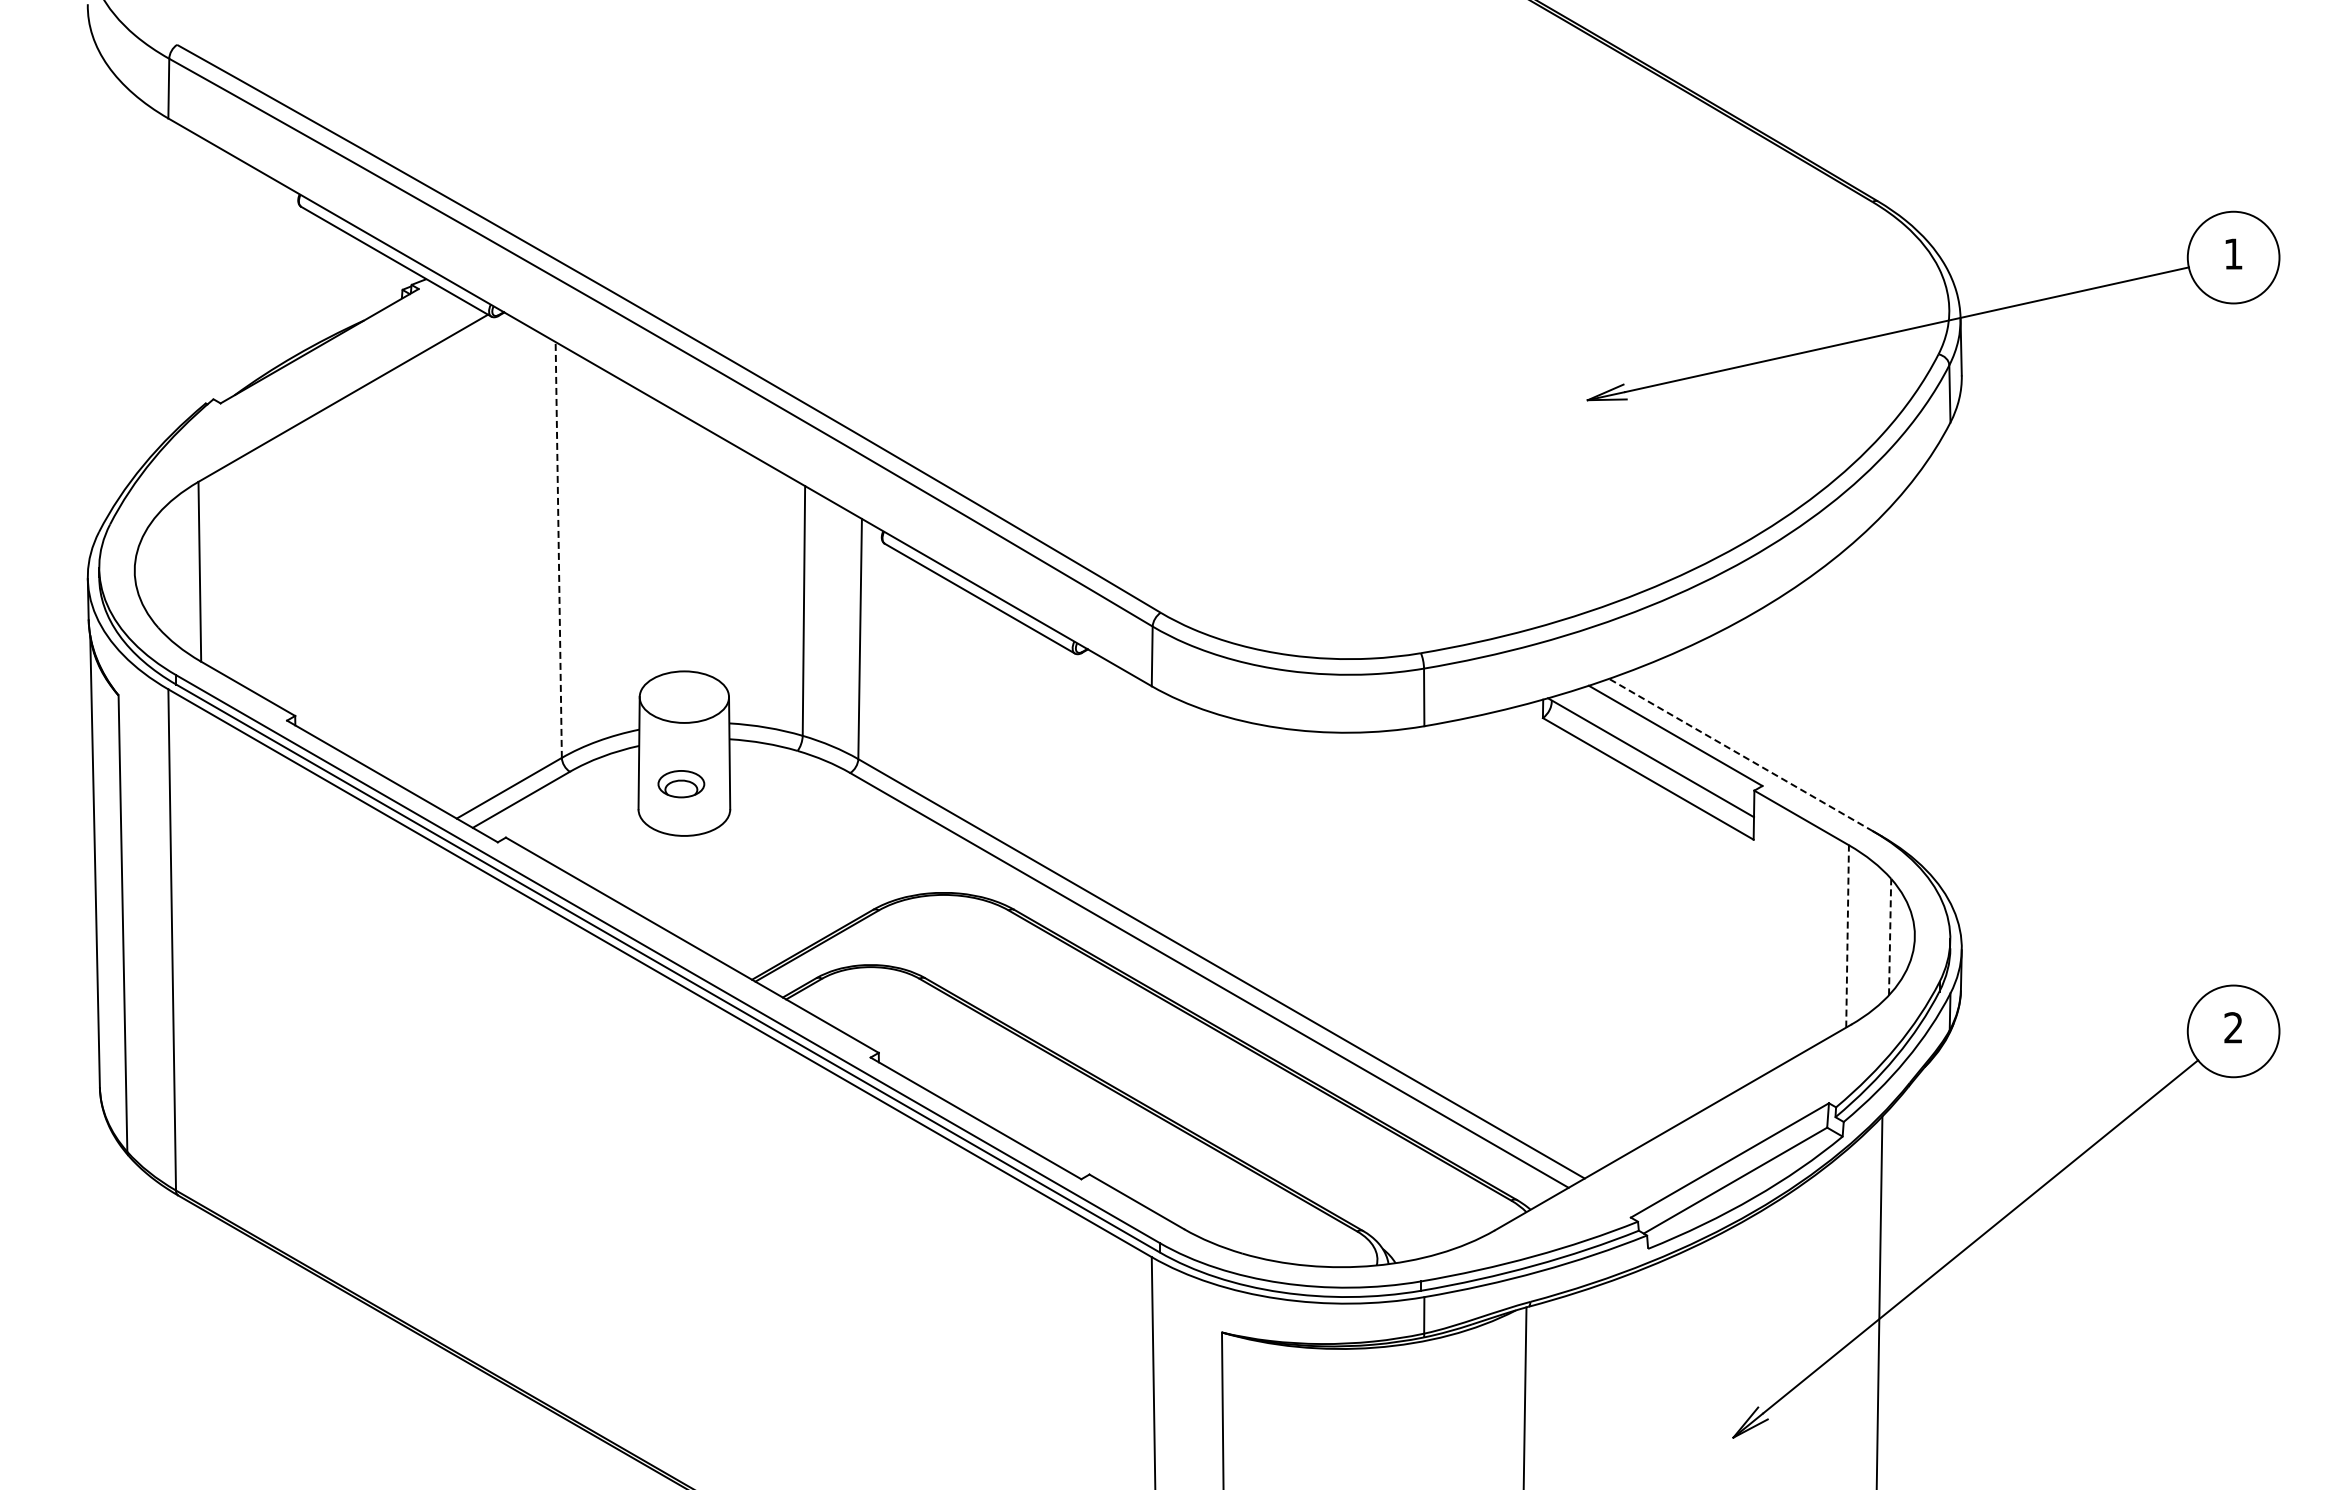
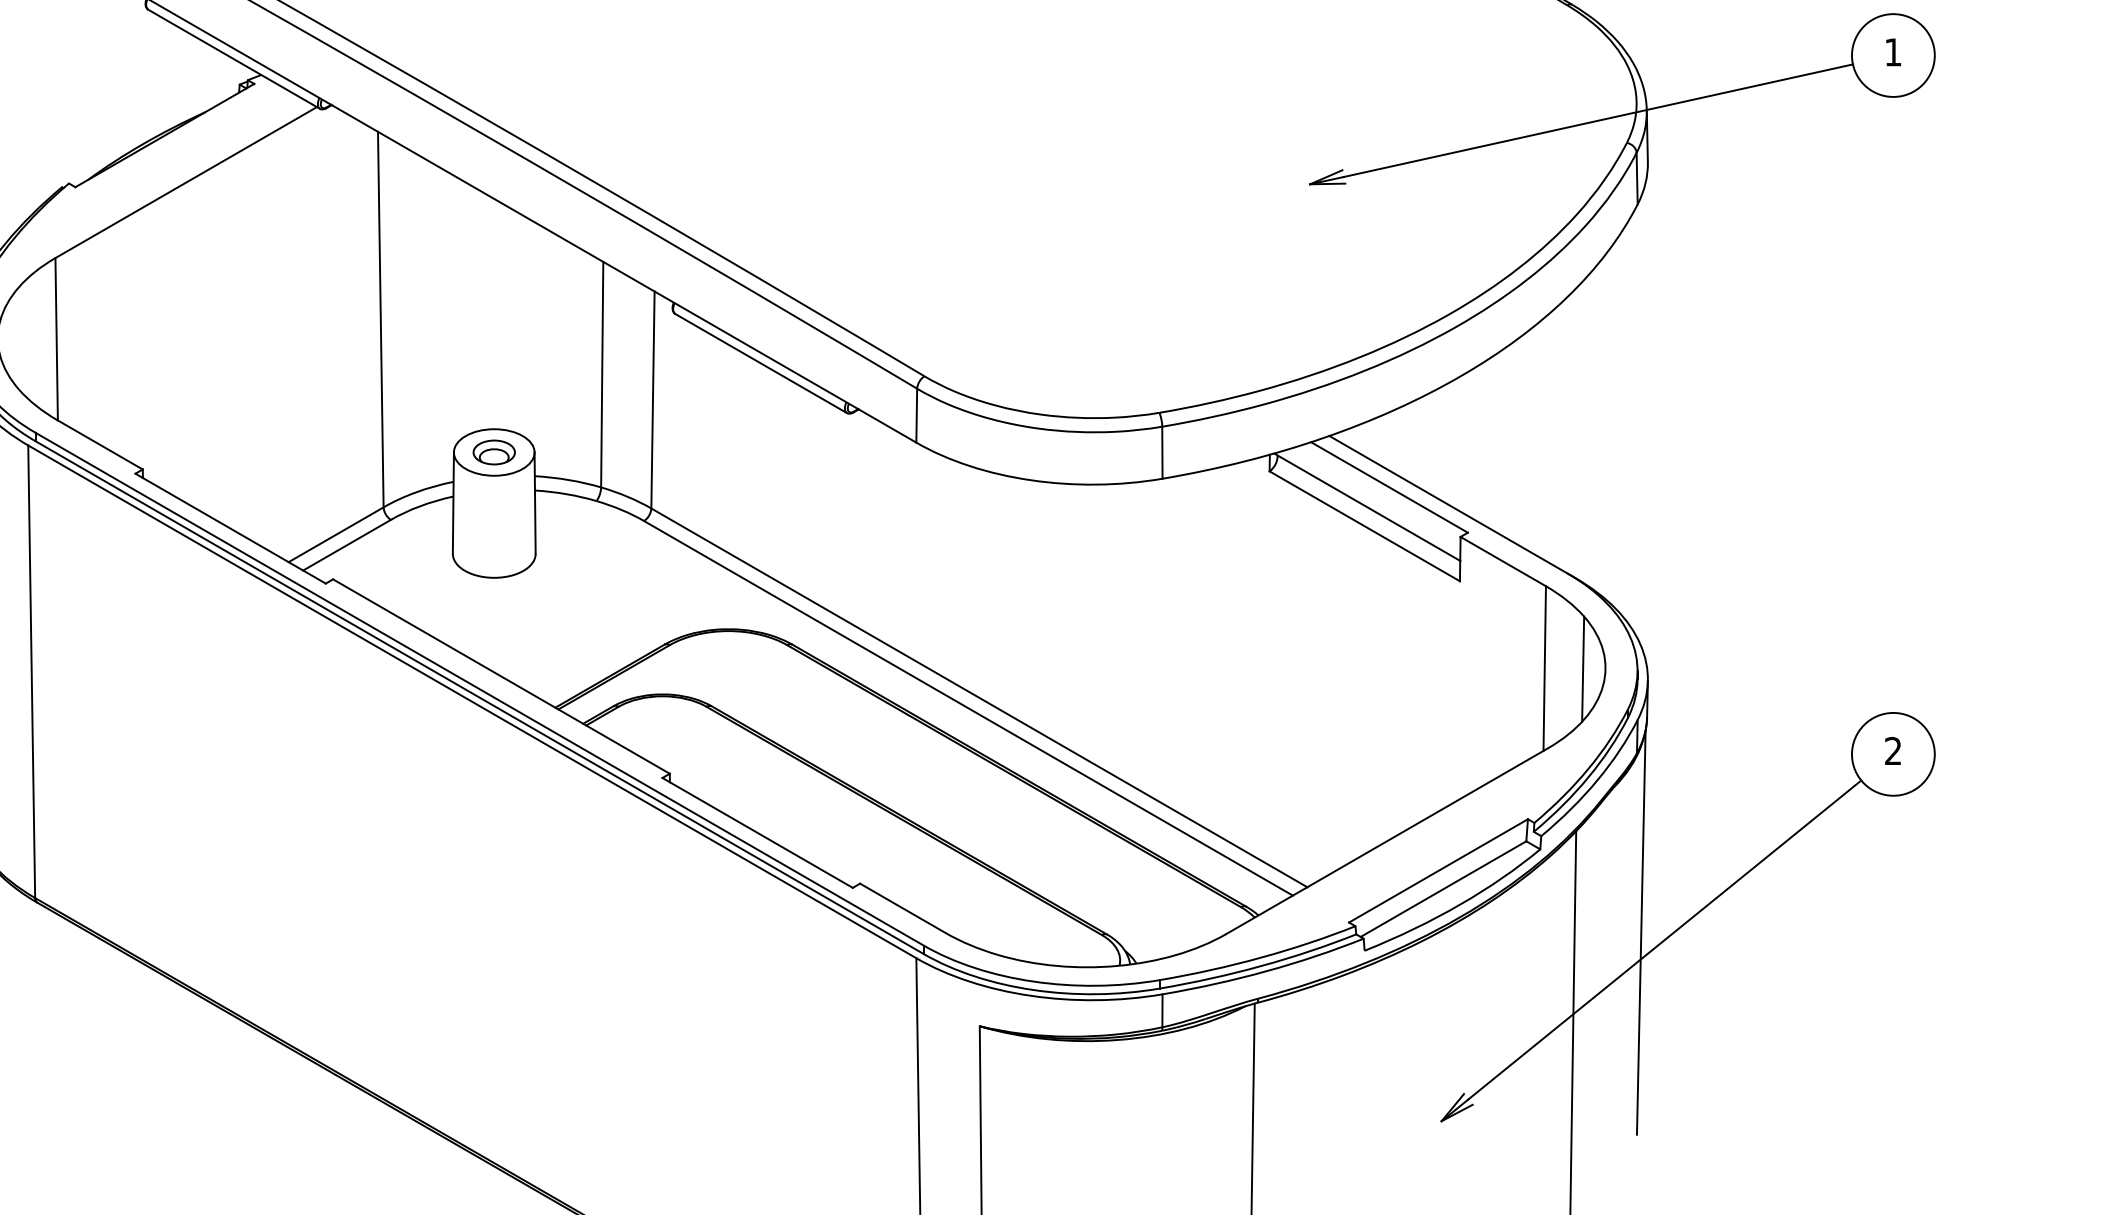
line: (558, 549) -> (380, 319), dashed -> solid
line: (1740, 754) -> (1448, 504), dashed -> solid
part: (681, 784) -> (494, 452), moved
line: (1847, 935) -> (1544, 667), dashed -> solid
line: (1890, 936) -> (1583, 668), dashed -> solid
line: (1954, 1228) -> (1641, 932), added

